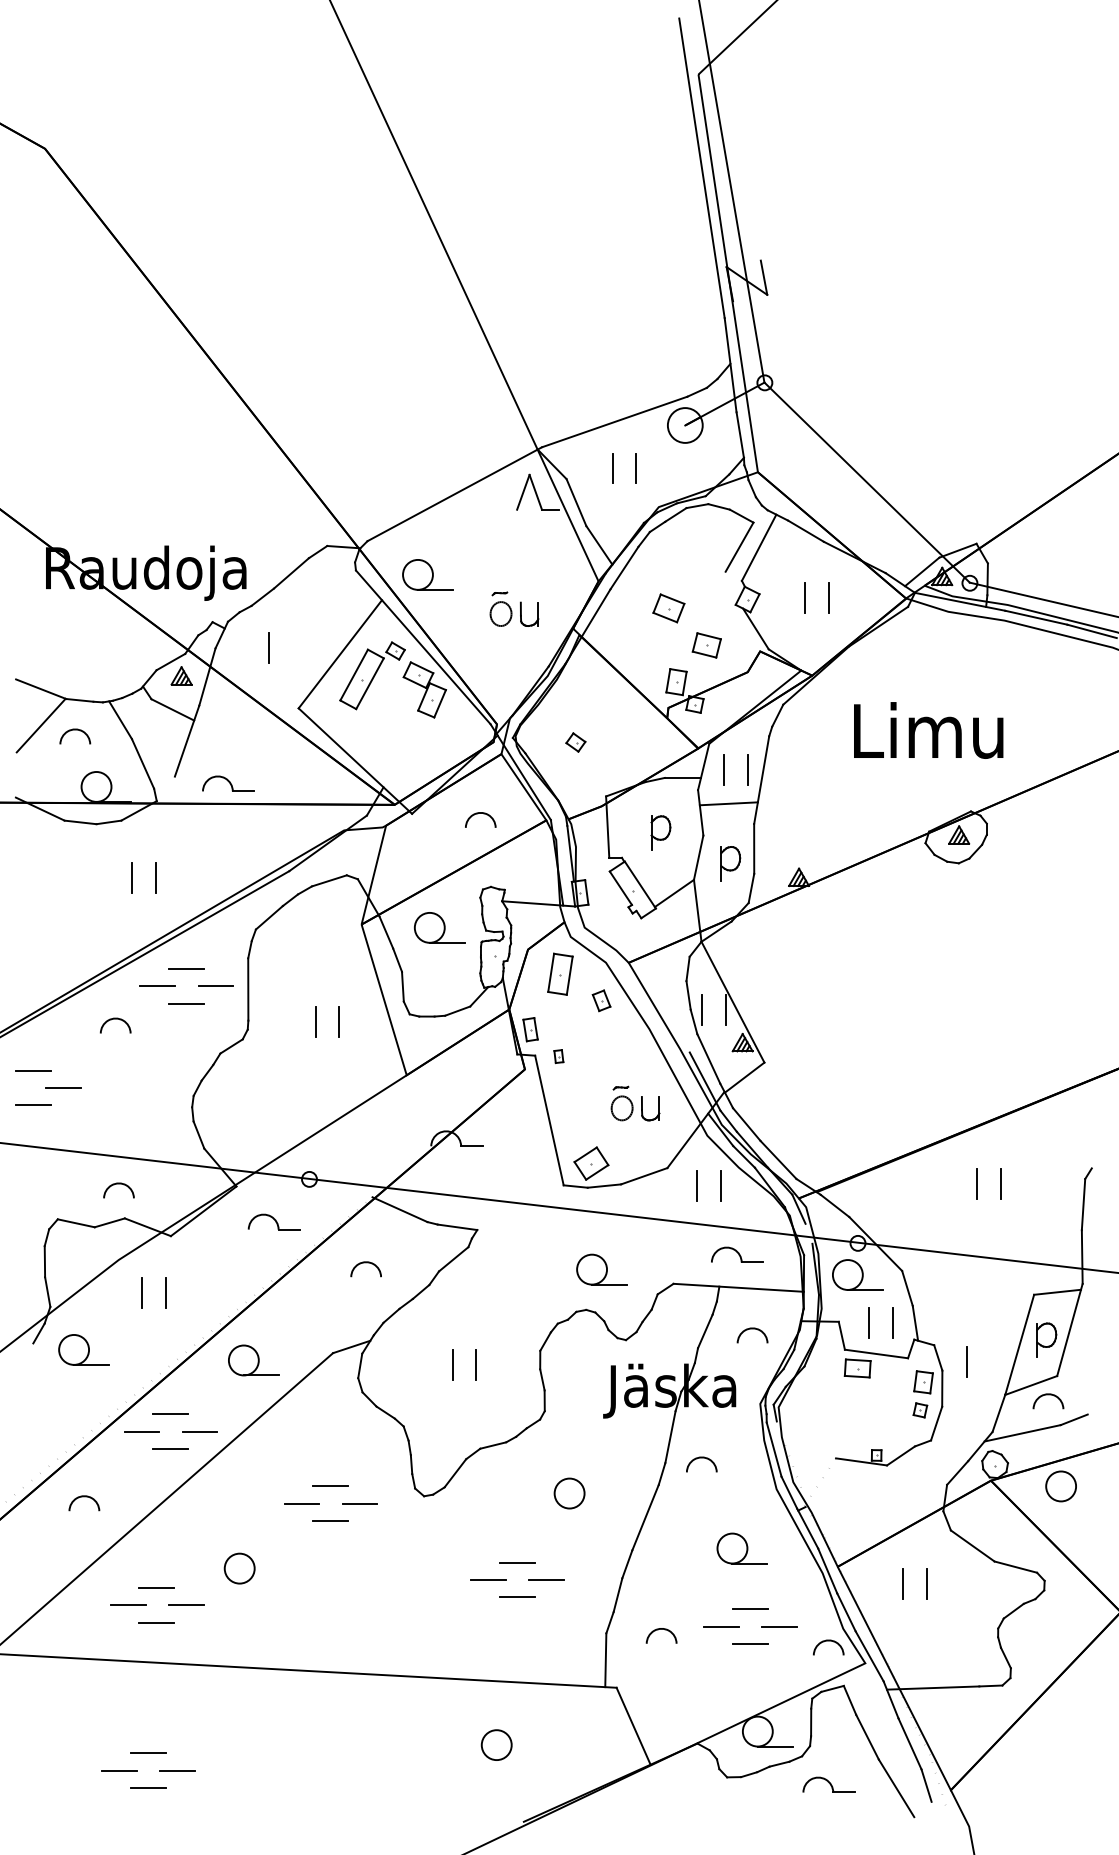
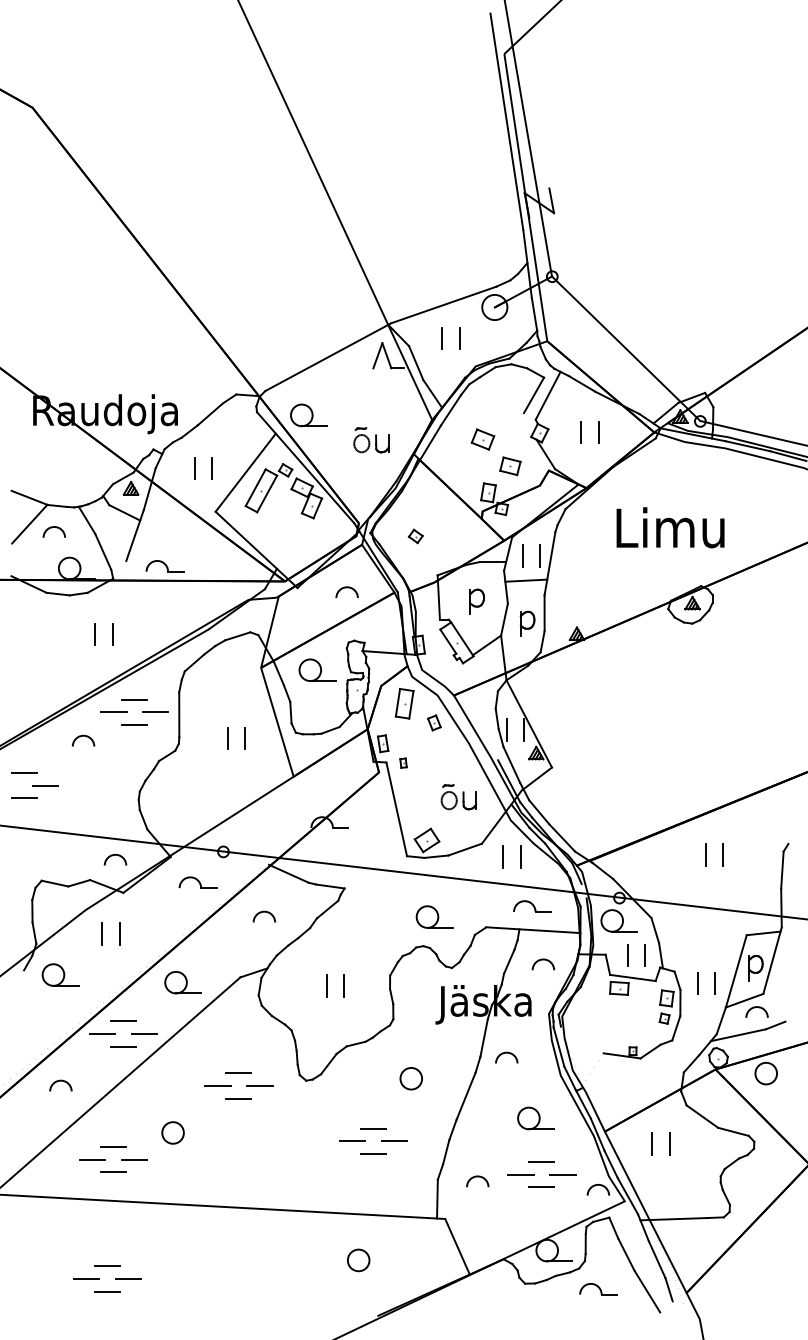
line: (293, 648) -> (211, 468), added
arc: (118, 1184) -> (115, 855), moved
line: (990, 1361) -> (715, 983), added

